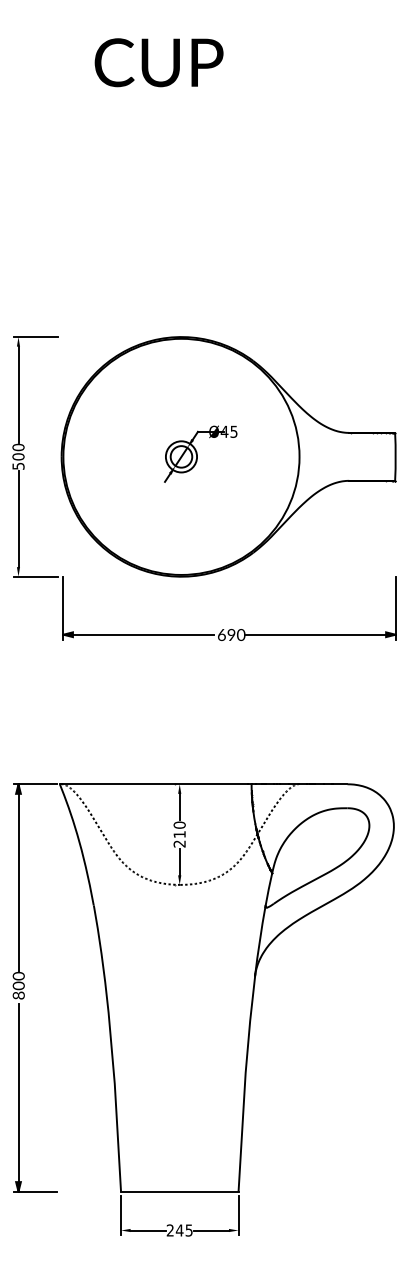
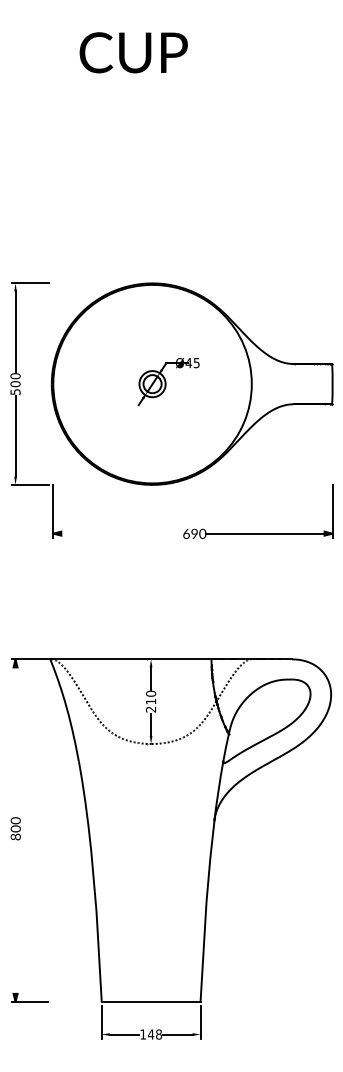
line: (138, 634) -> (116, 533), removed
line: (18, 878) -> (15, 738), removed
line: (18, 1097) -> (15, 922), removed
text: (179, 1230) -> (150, 1034), 245 -> 148

